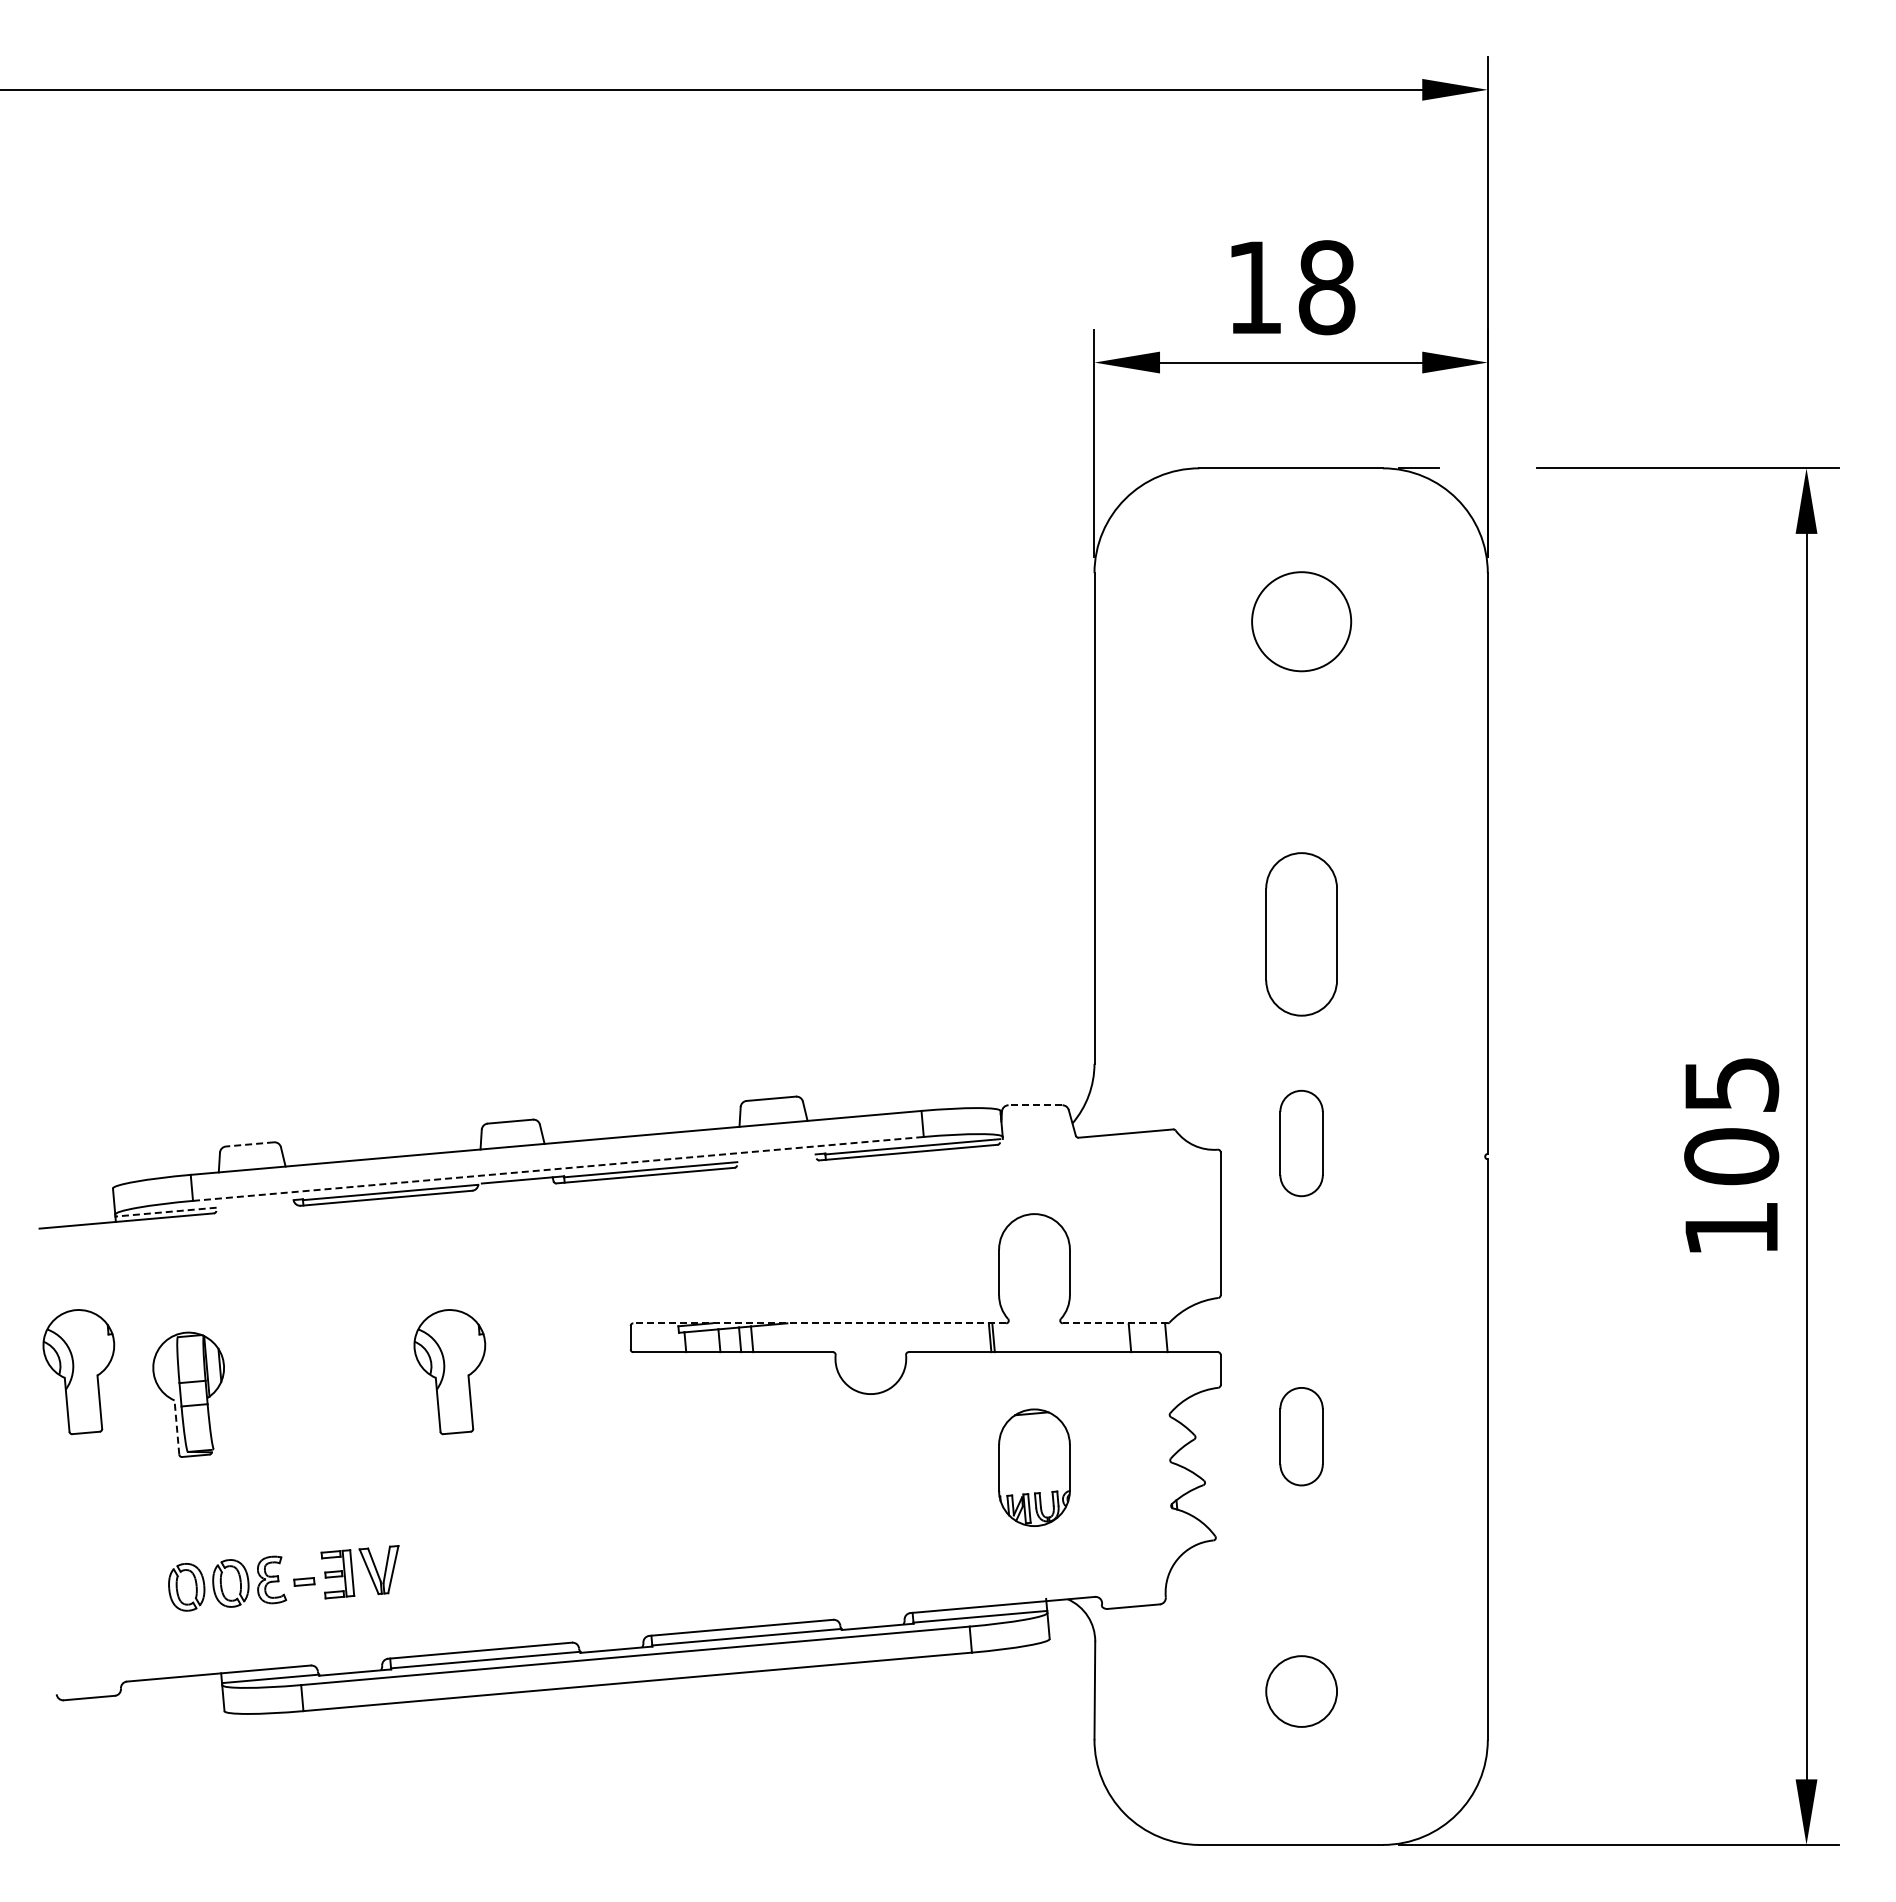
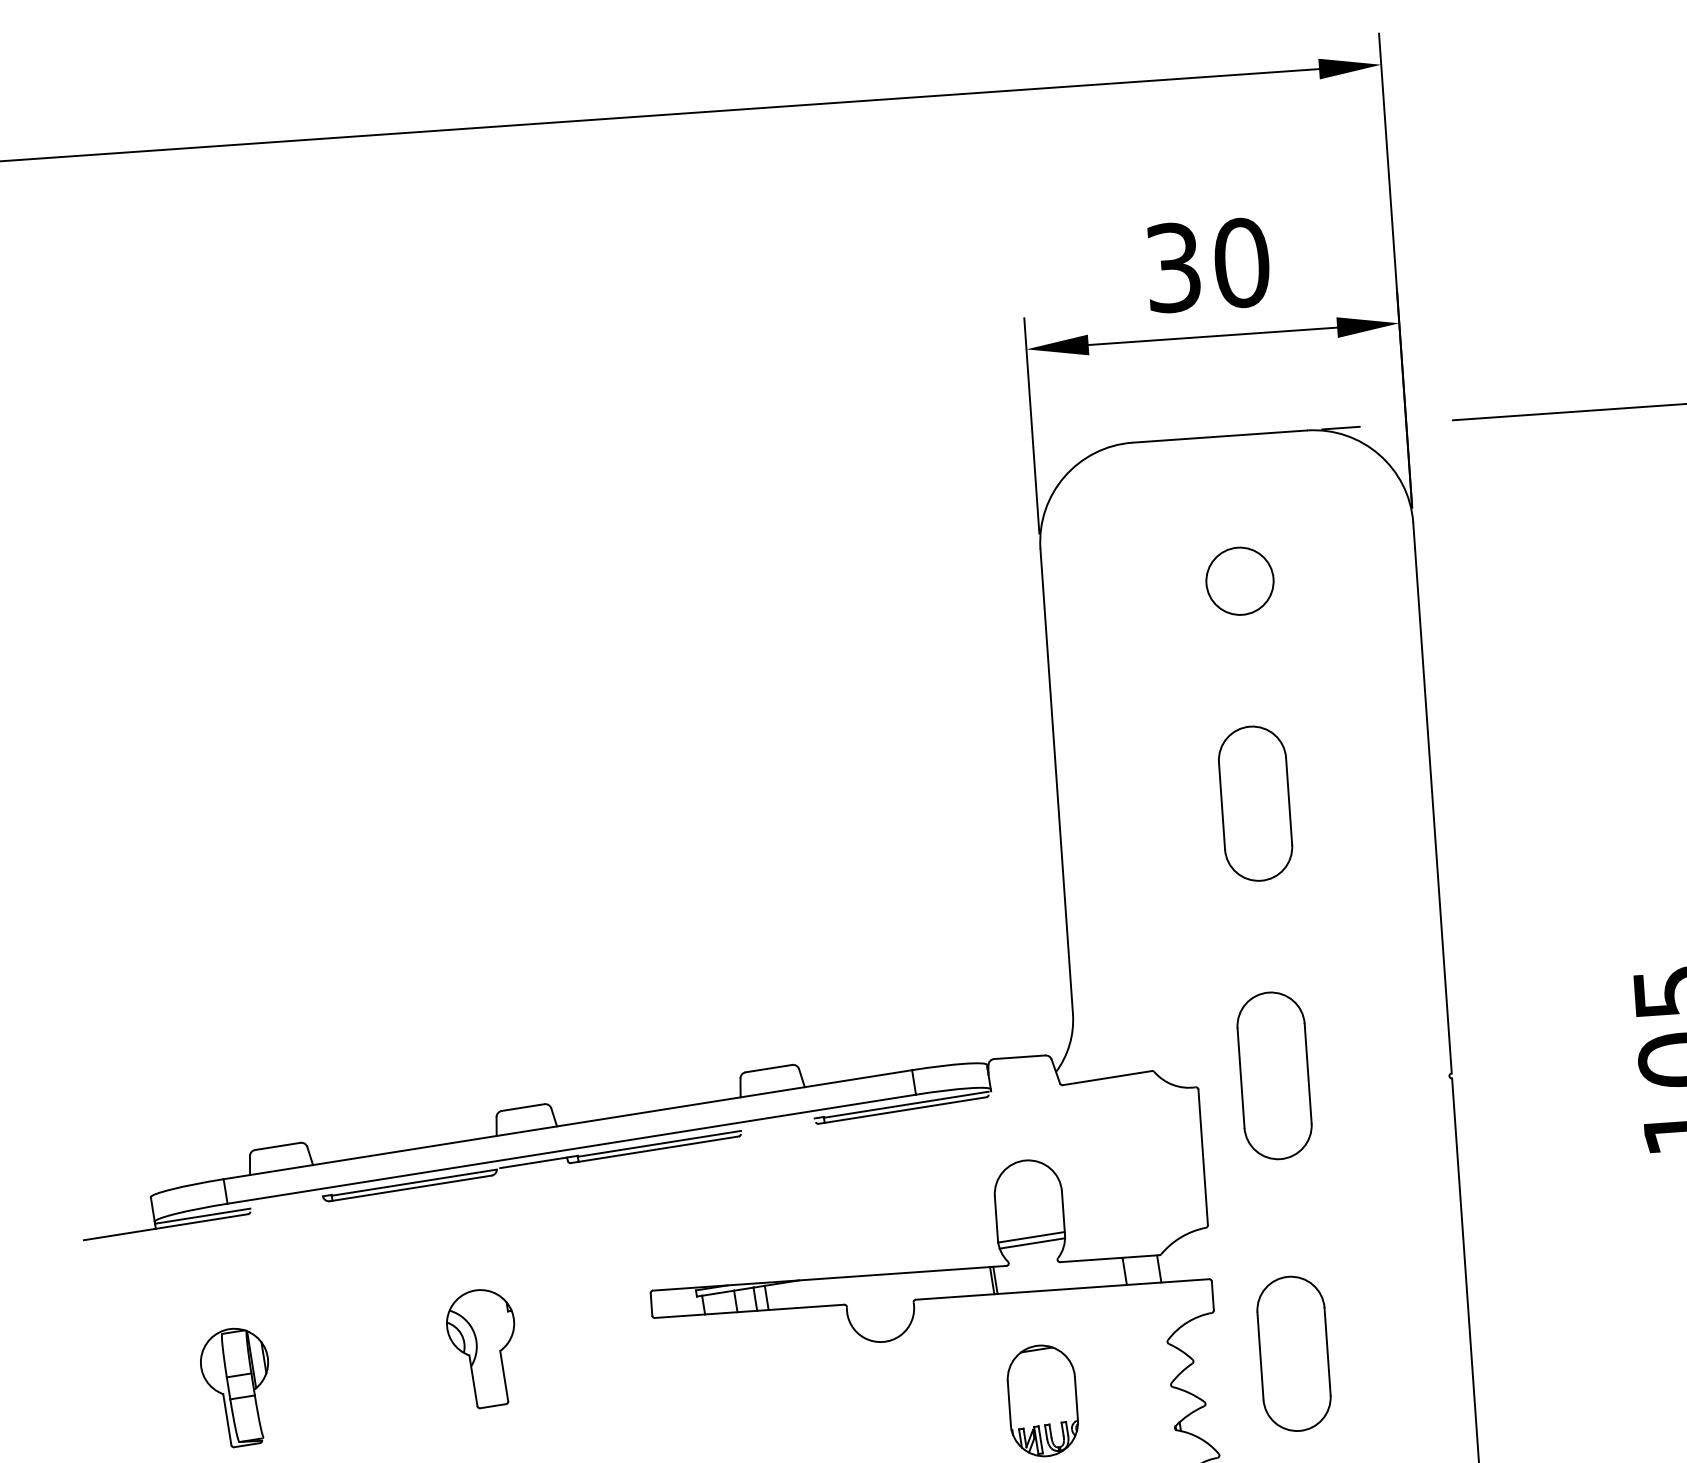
text: (1291, 287) -> (1208, 265), 18 -> 30
circle: (1301, 621) -> (1239, 581), size x0.71
part: (1301, 934) -> (1255, 803), moved
line: (1035, 1105) -> (1019, 1057), dashed -> solid
part: (1301, 1143) -> (1274, 1075), size x1.67
line: (249, 1144) -> (277, 1146), dashed -> solid
line: (558, 1168) -> (571, 1148), dashed -> solid
line: (166, 1212) -> (203, 1216), dashed -> solid
line: (1034, 1295) -> (1031, 1237), added
line: (1034, 1301) -> (1031, 1243), added
line: (819, 1323) -> (829, 1278), dashed -> solid
line: (1114, 1323) -> (1109, 1258), dashed -> solid
part: (78, 1372) -> (130, 1373), removed
line: (176, 1427) -> (226, 1419), dashed -> solid
part: (1301, 1436) -> (1293, 1353), size x1.67

